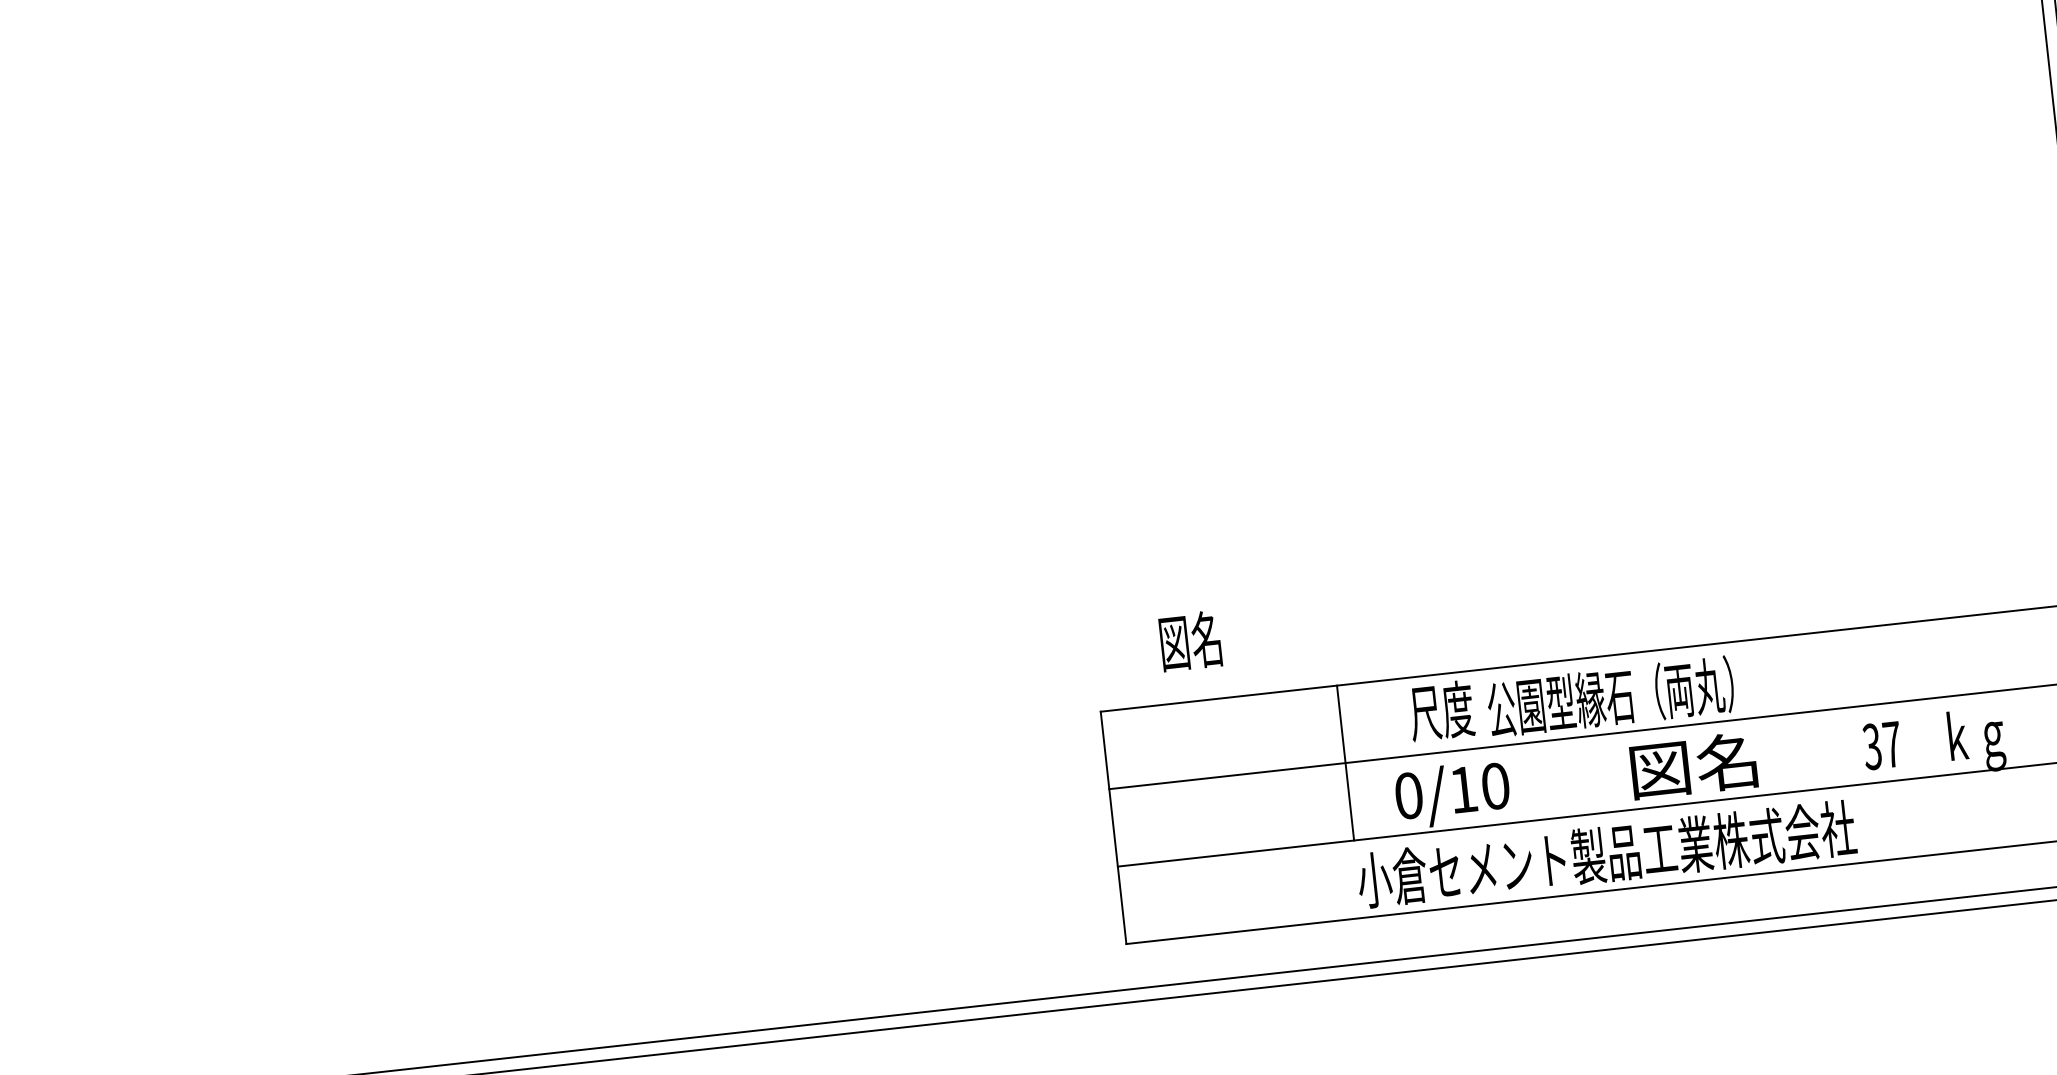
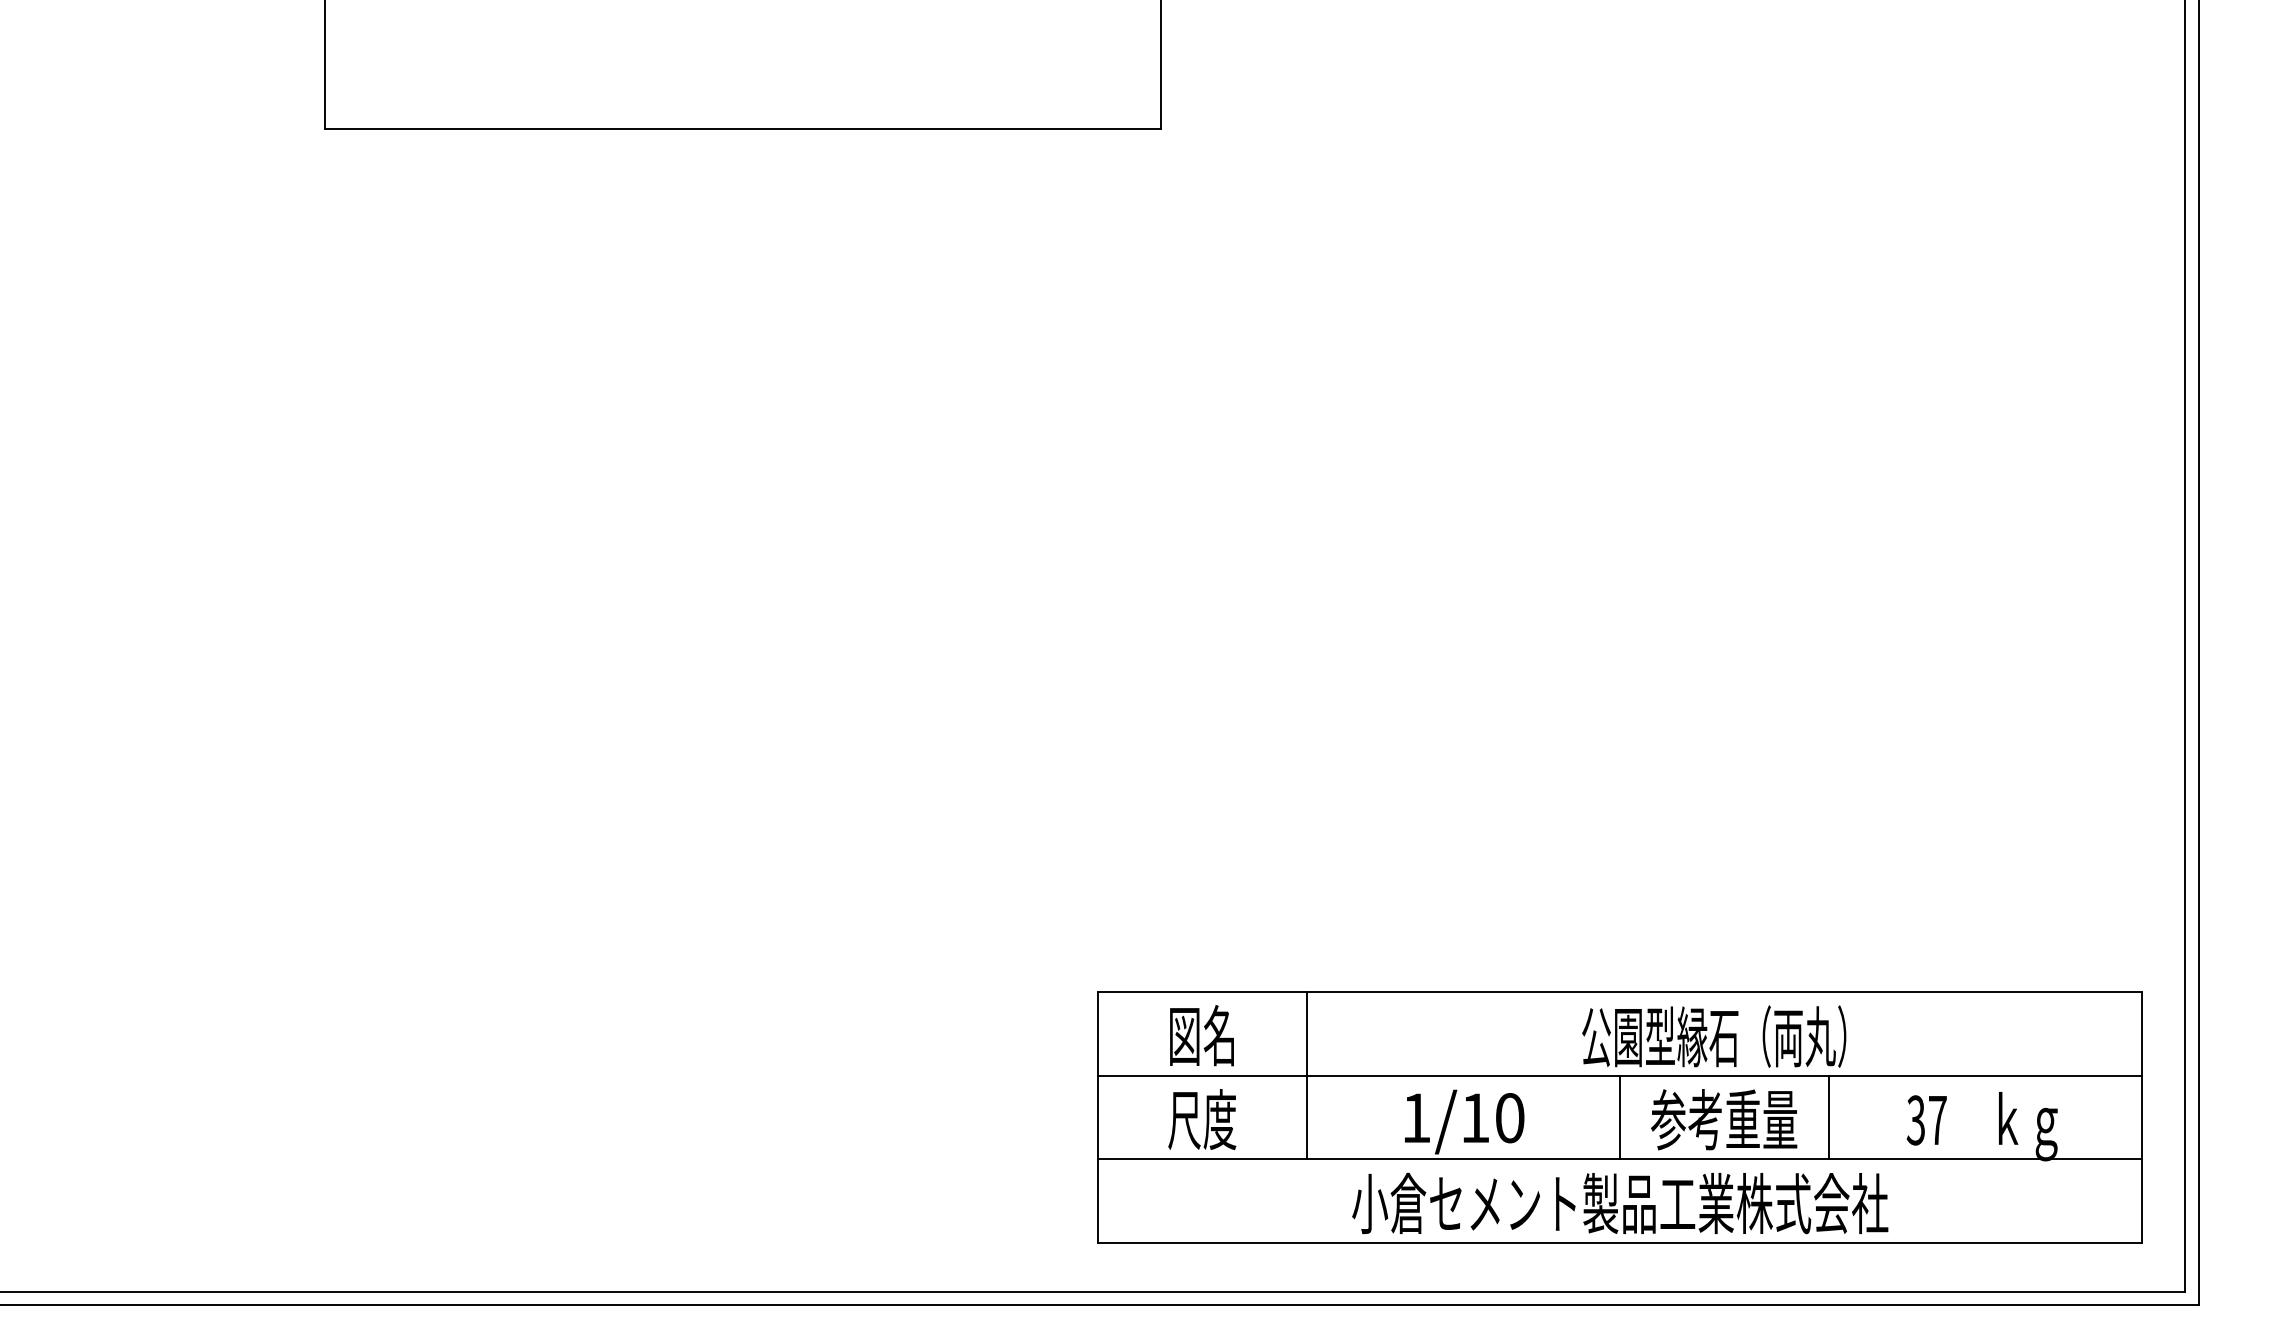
text: (1190, 641) -> (1201, 1035), moved
text: (1611, 696) -> (1714, 1036), moved
text: (1441, 710) -> (1202, 1119), moved
line: (1790, 753) -> (1828, 1117), added
line: (1345, 762) -> (1306, 1075), moved
text: (1694, 765) -> (1724, 1119), 図名 -> 参考重量
line: (1597, 774) -> (1620, 1117), added
text: (1408, 796) -> (1416, 1118), 0/10 -> 1/10

